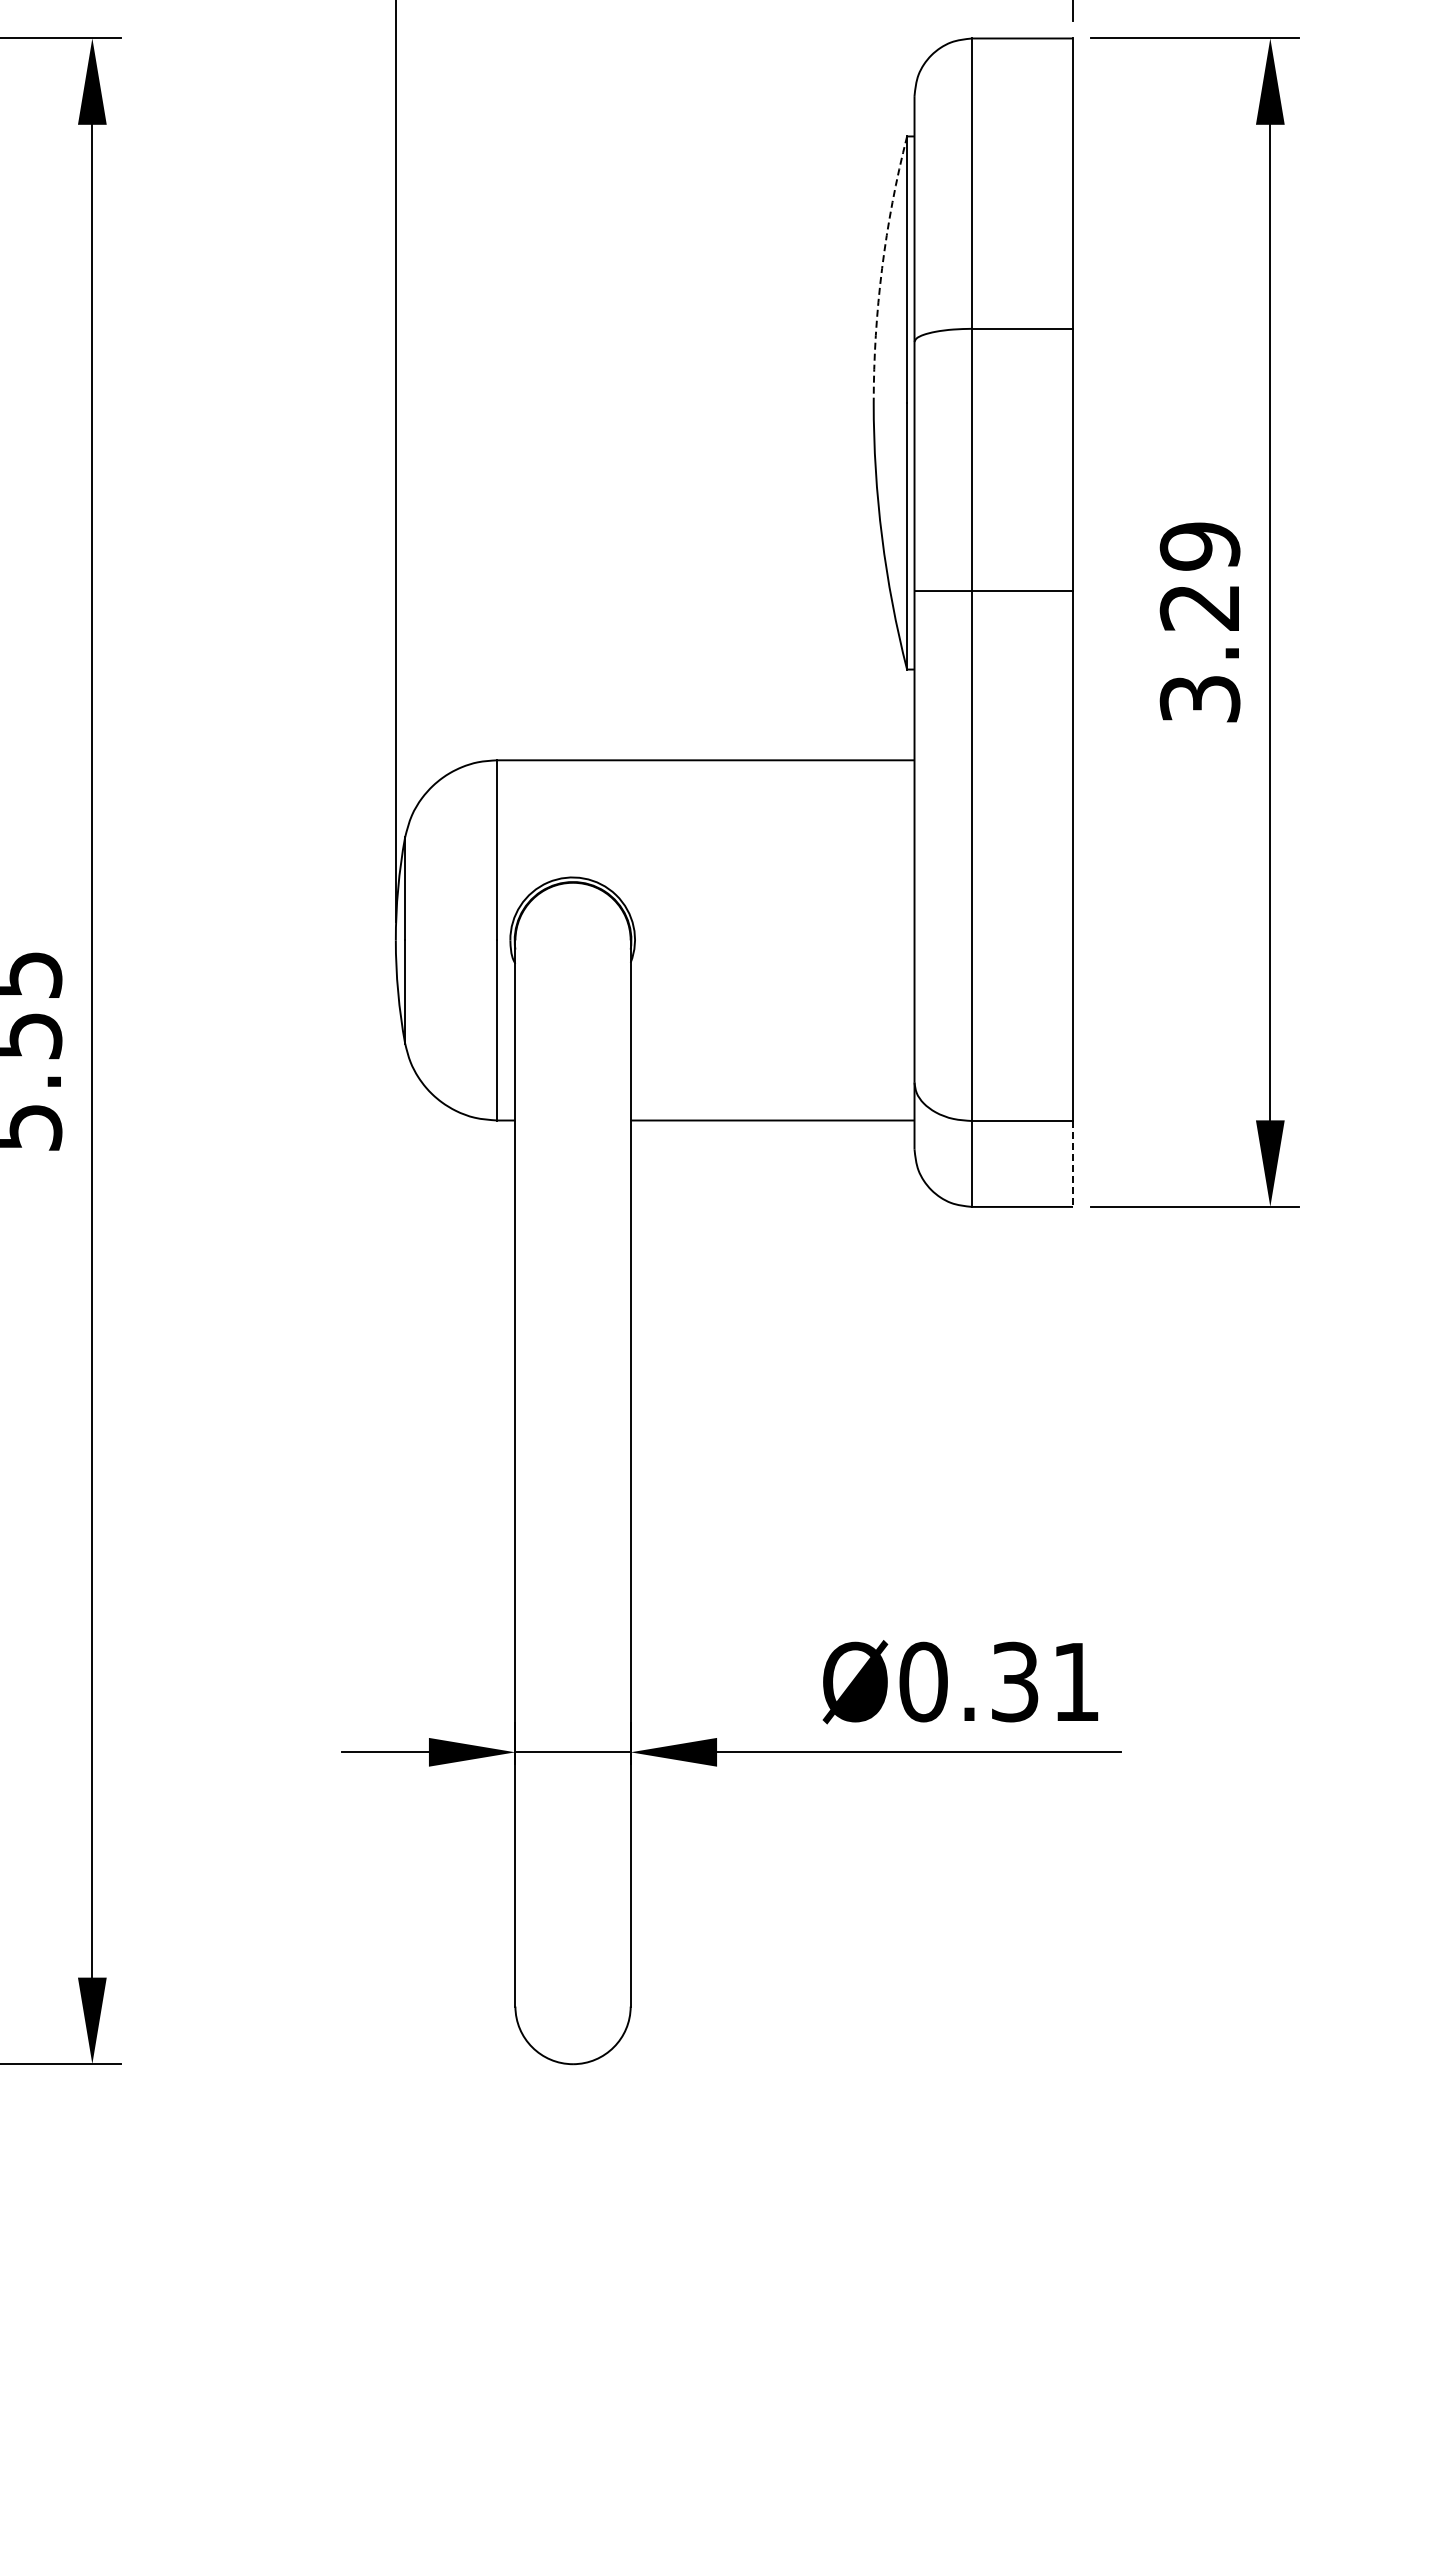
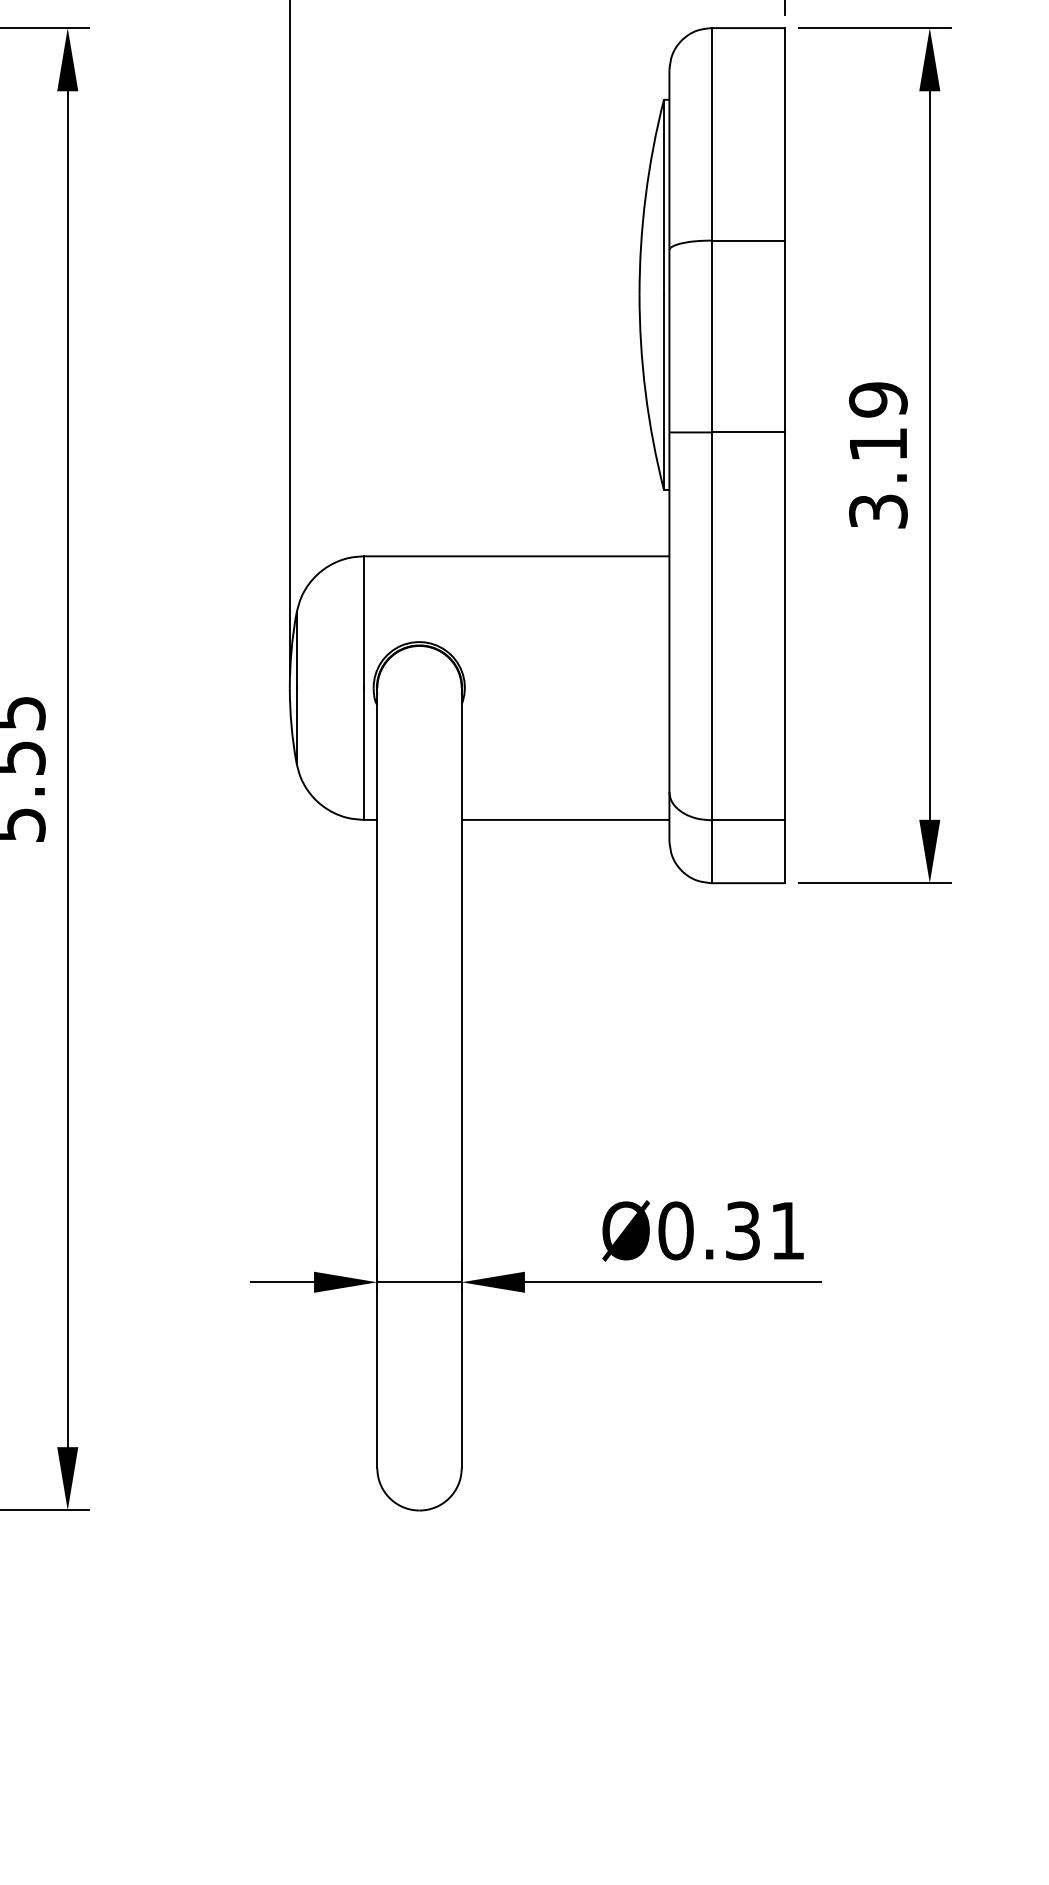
arc: (882, 268) -> (645, 196), dashed -> solid
text: (1198, 607) -> (877, 444), 3.29 -> 3.19
line: (1073, 1163) -> (785, 851), dashed -> solid

